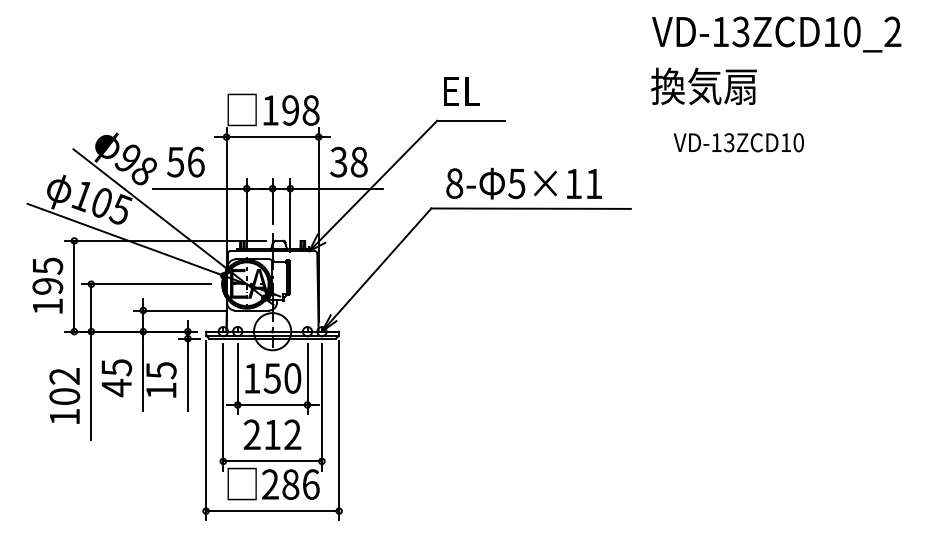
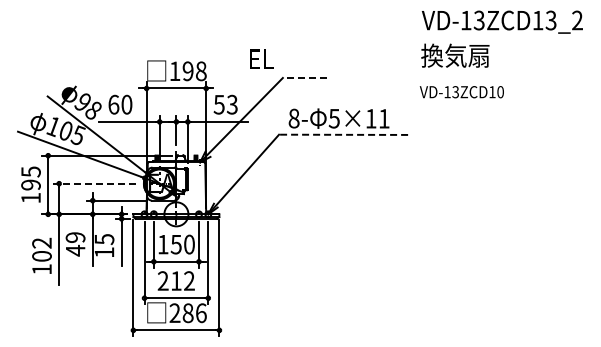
text: (851, 31) -> (550, 20), VD-13ZCD10_2 -> VD-13ZCD13_2
text: (461, 90) -> (261, 58), moved
line: (470, 120) -> (304, 77), solid -> dashed
text: (738, 143) -> (461, 92), moved
text: (186, 161) -> (120, 104), 56 -> 60
text: (348, 161) -> (225, 104), 38 -> 53
line: (530, 208) -> (343, 134), solid -> dashed
line: (145, 283) -> (94, 183), solid -> dashed
text: (116, 367) -> (75, 237), 45 -> 49

